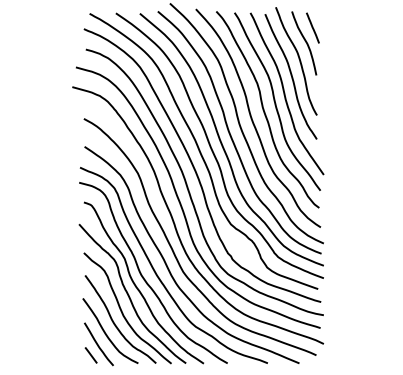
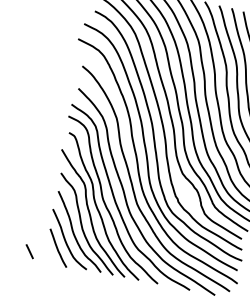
line: (90, 355) -> (29, 251), moved

